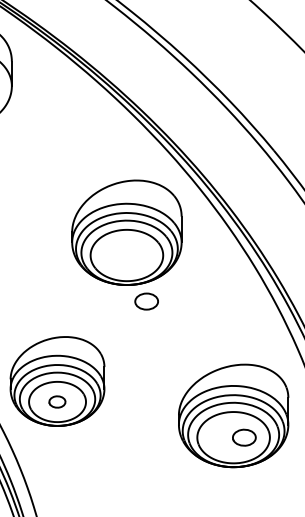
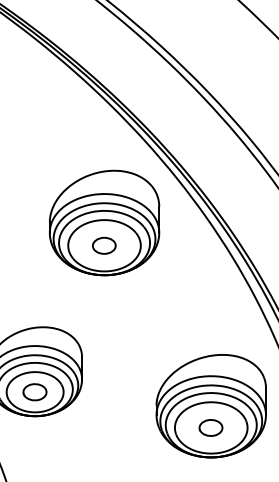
part: (146, 301) -> (104, 245), moved
part: (57, 401) -> (35, 391), size x1.43
part: (244, 437) -> (211, 427), moved

